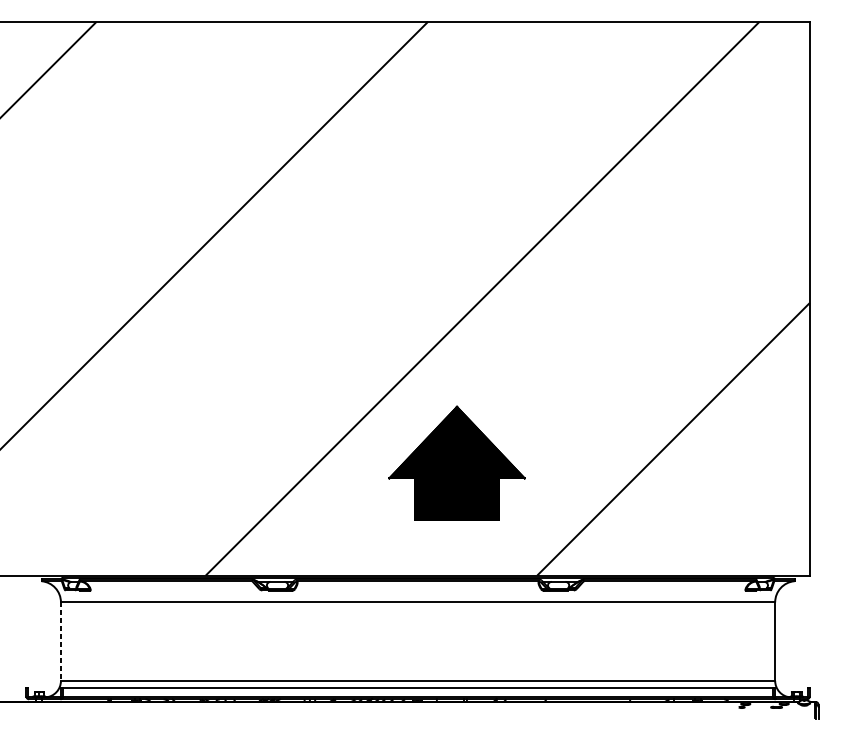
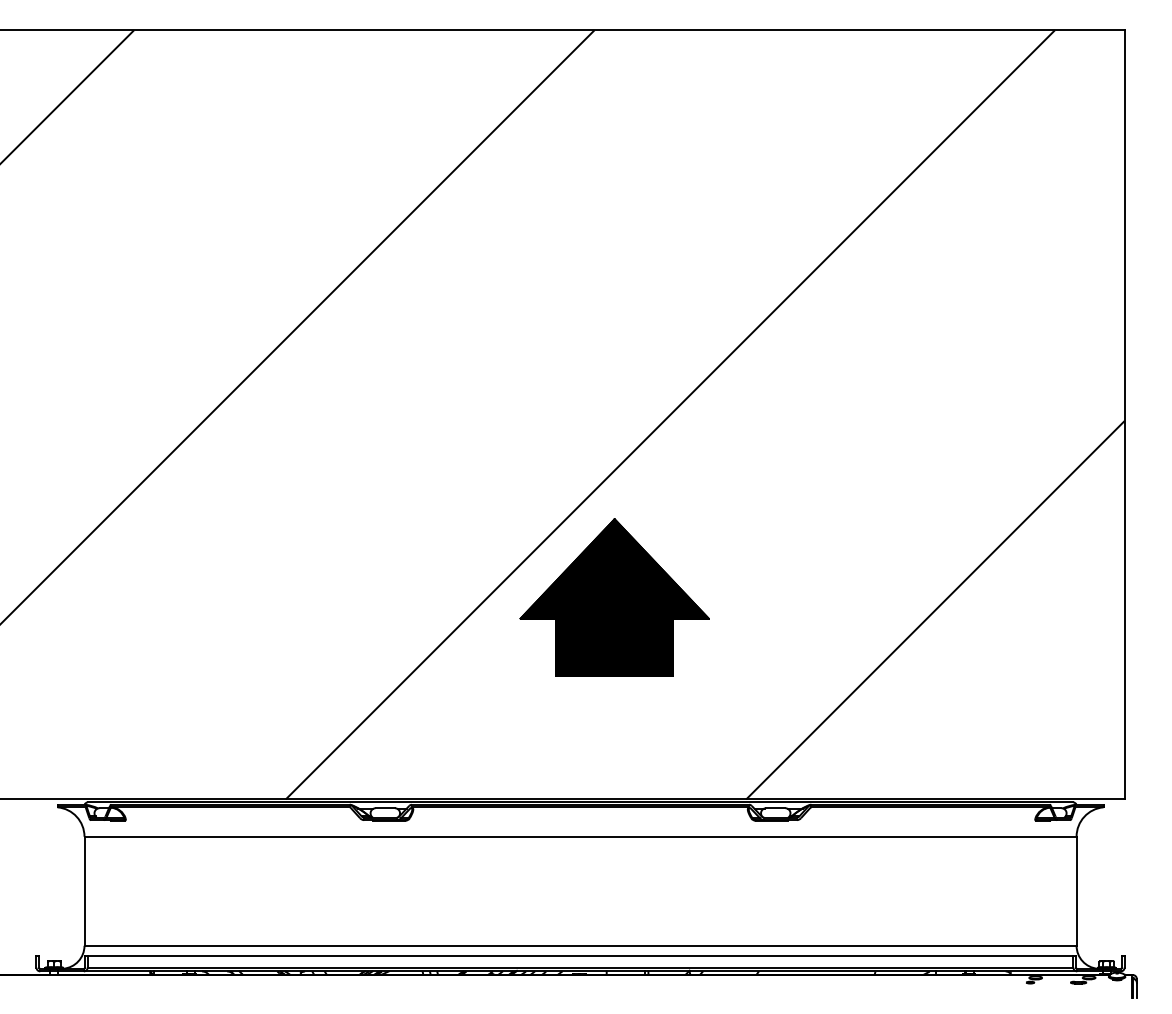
part: (456, 463) -> (614, 597), moved
line: (60, 641) -> (84, 891), dashed -> solid

